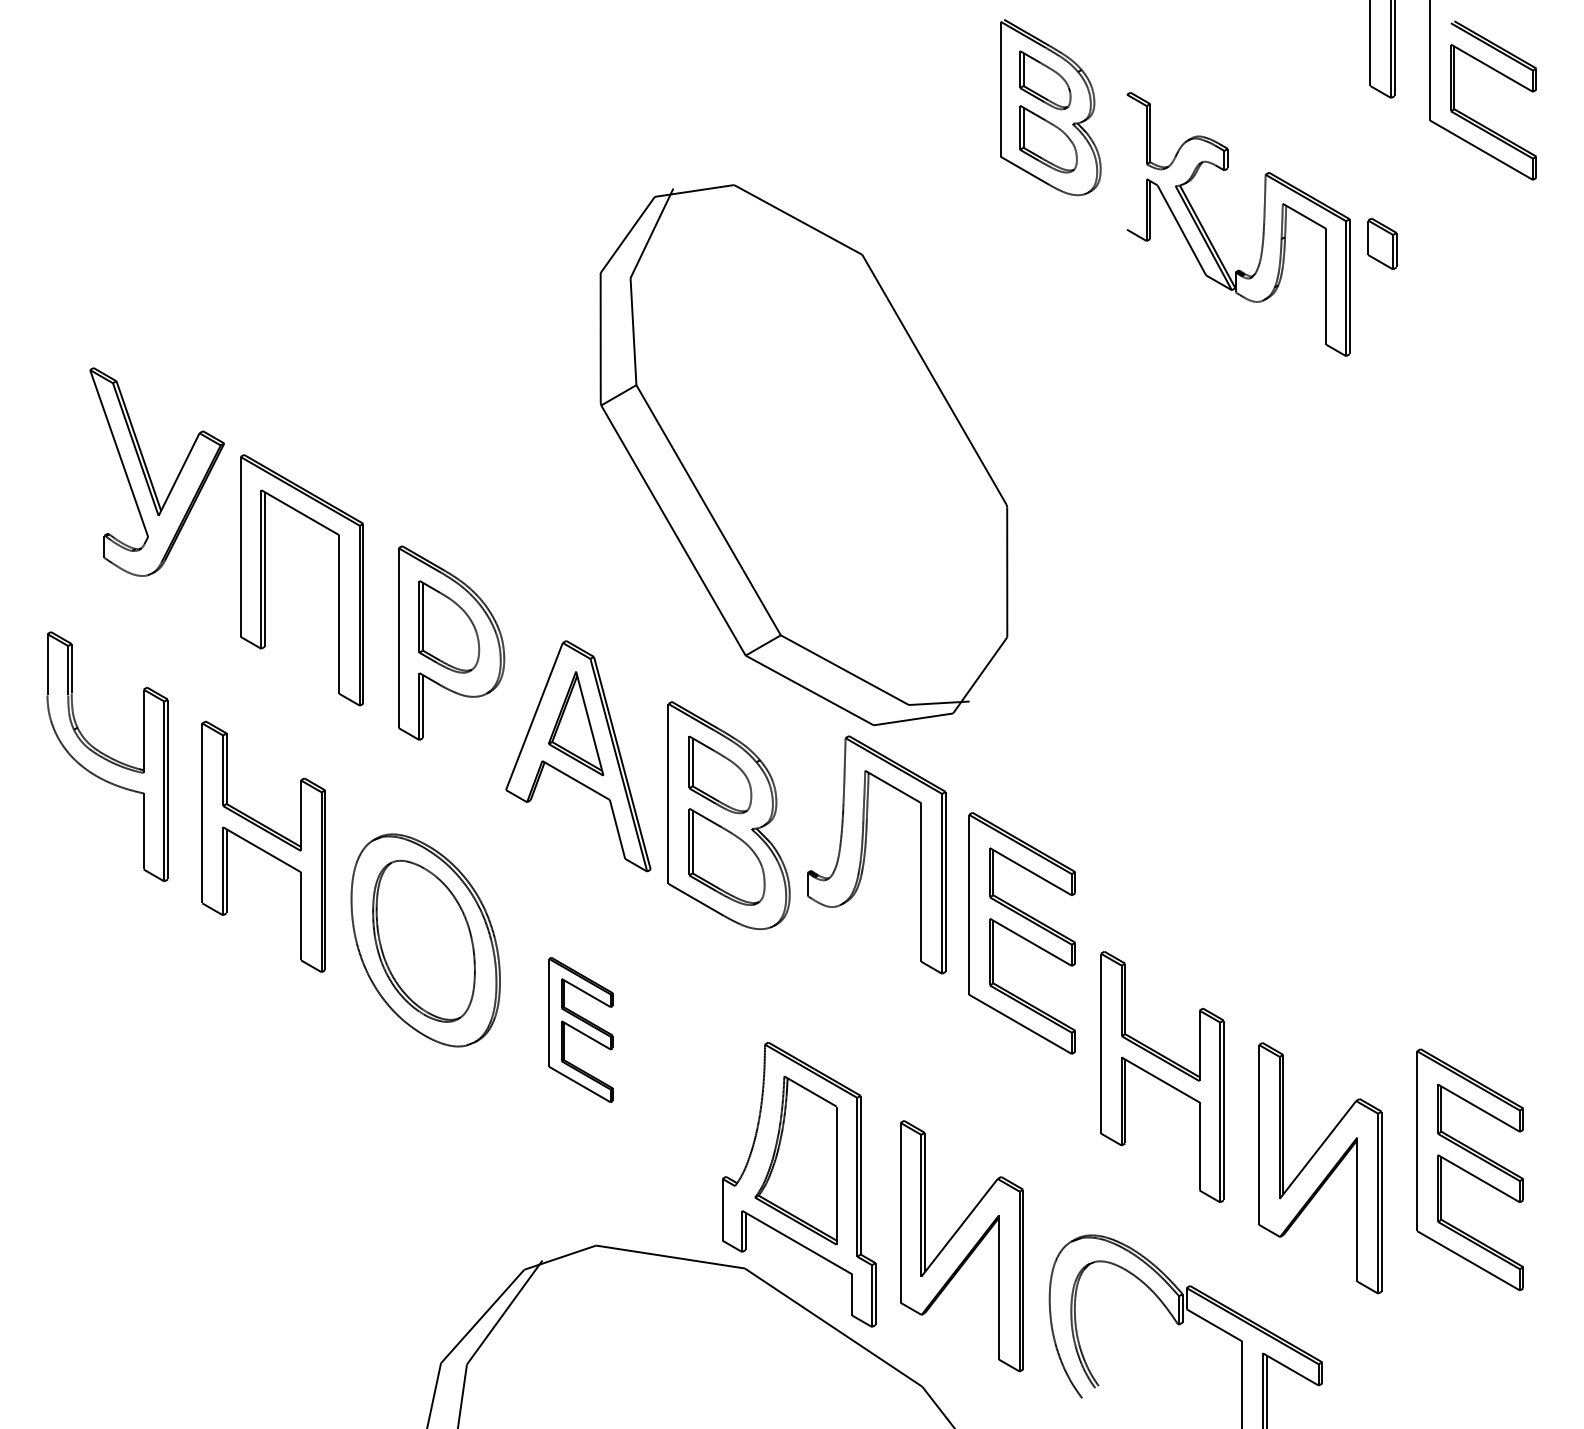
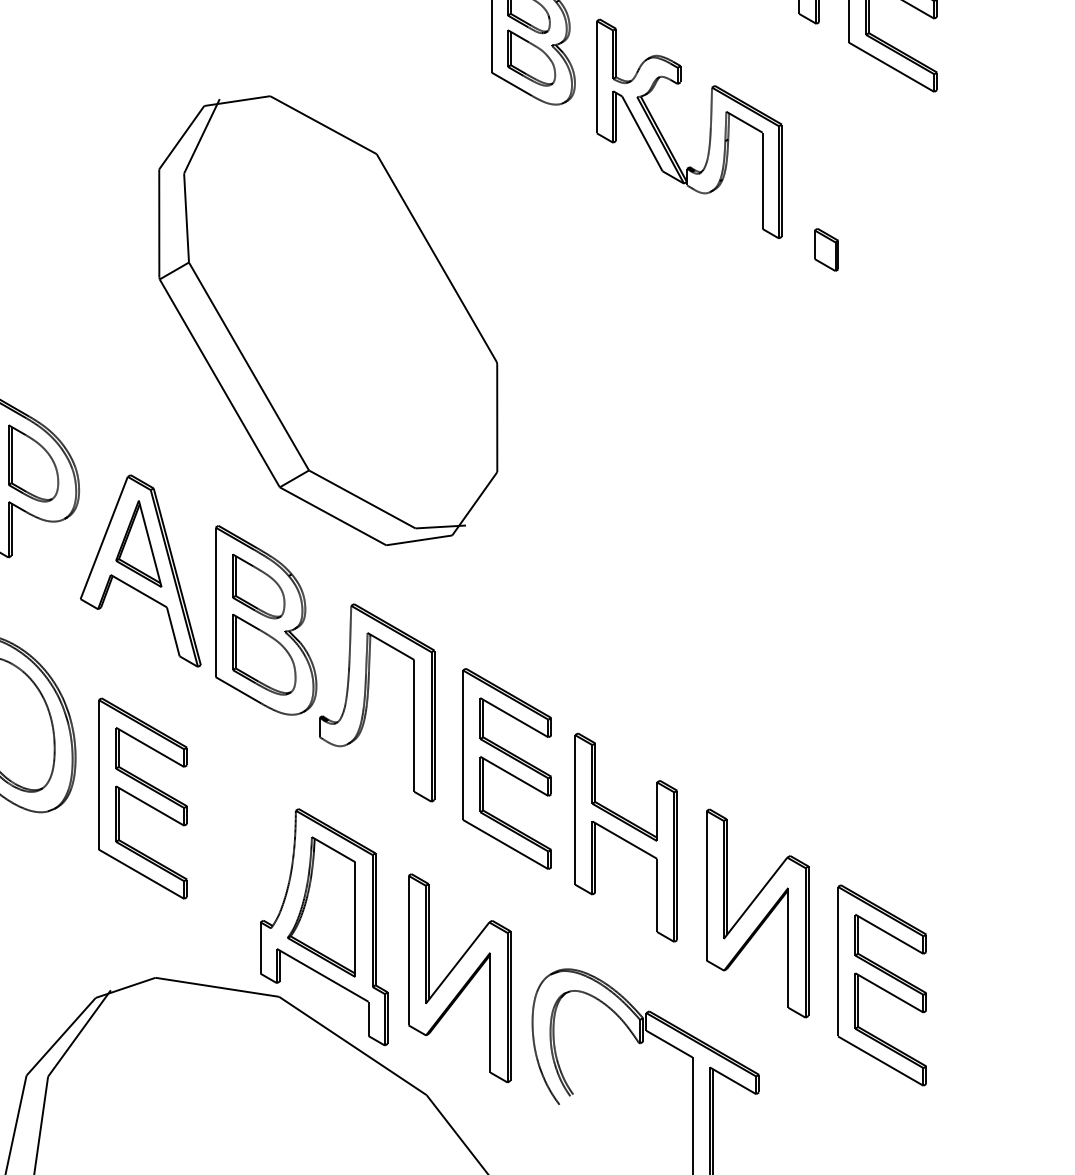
line: (1127, 161) -> (597, 76), added
part: (1382, 243) -> (826, 249), moved
part: (865, 854) -> (367, 702), moved
part: (1021, 933) -> (506, 769), moved
part: (580, 1029) -> (142, 798), size x1.67
part: (1469, 1169) -> (881, 985), moved

